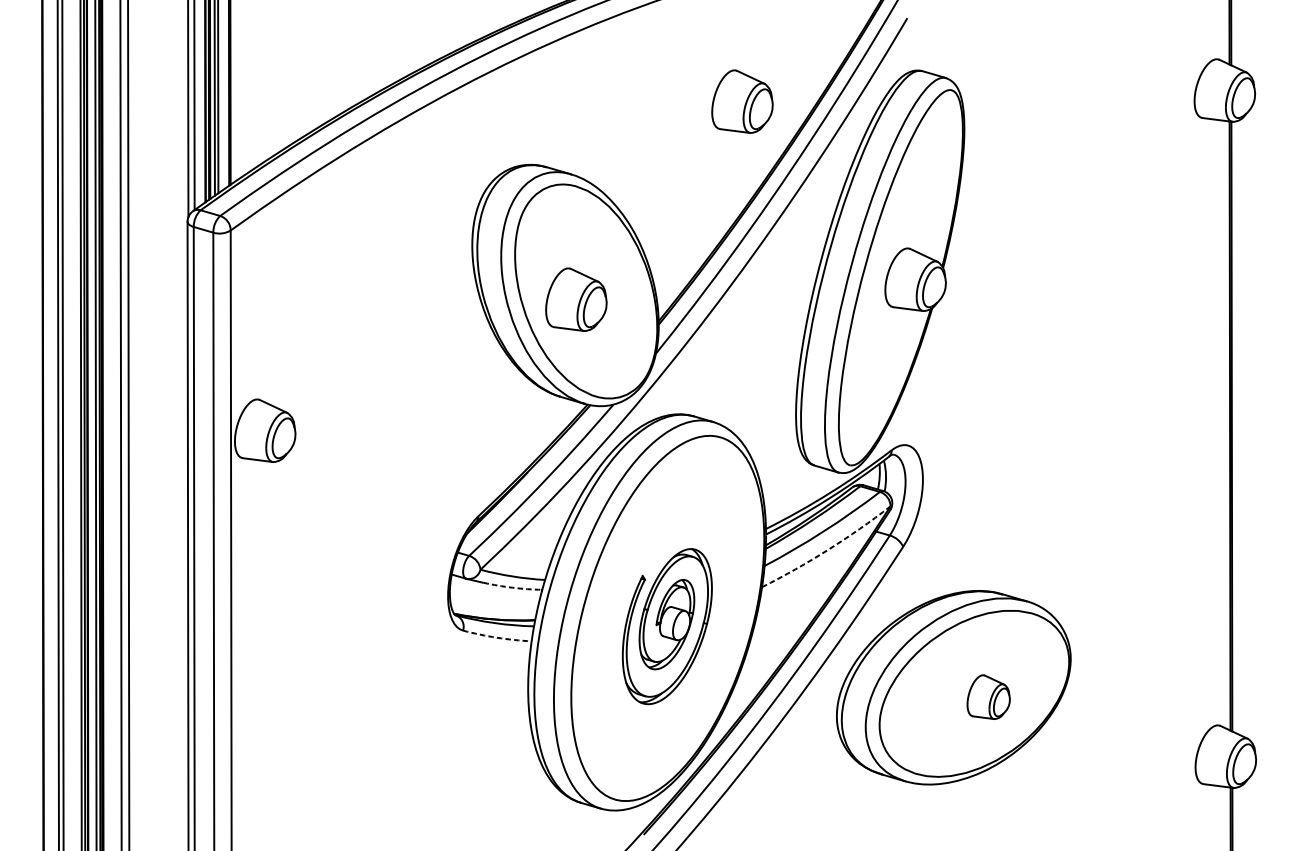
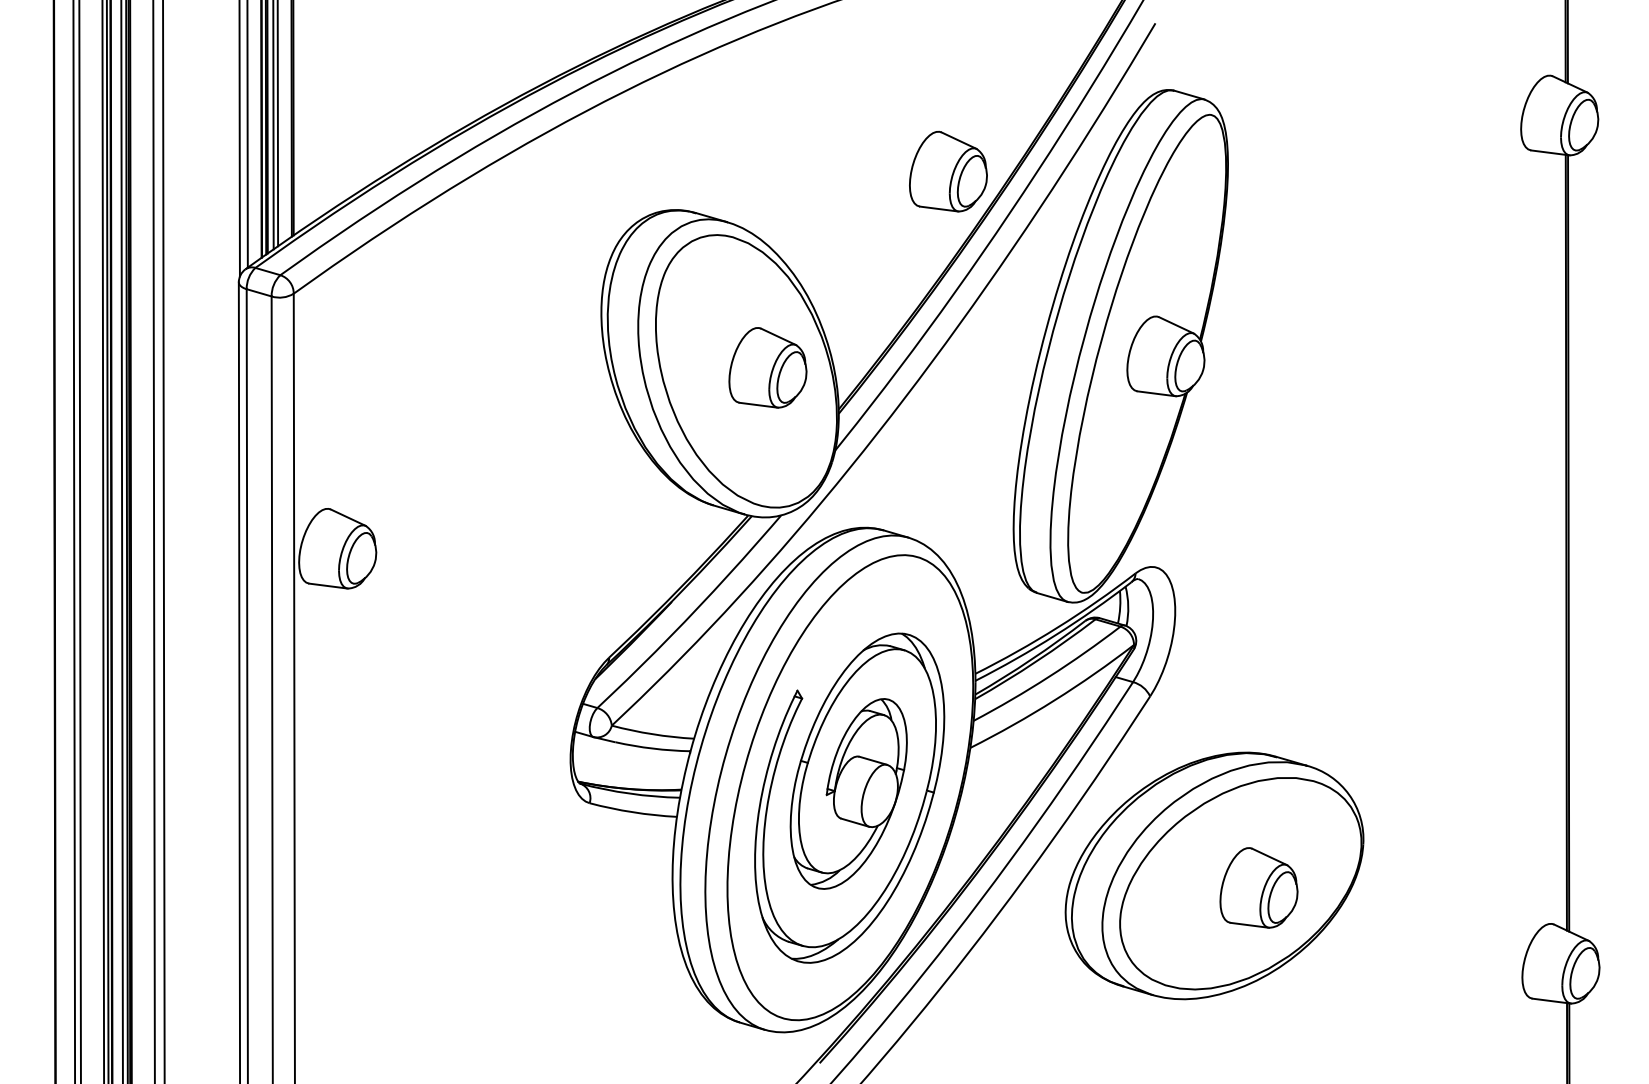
part: (742, 101) -> (948, 171), moved
part: (576, 299) -> (767, 367), moved
arc: (828, 549) -> (1054, 700), dashed -> solid
arc: (512, 587) -> (652, 748), dashed -> solid
part: (667, 626) -> (849, 797), size x1.67
arc: (496, 637) -> (632, 812), dashed -> solid
part: (988, 696) -> (1258, 887), size x1.43

